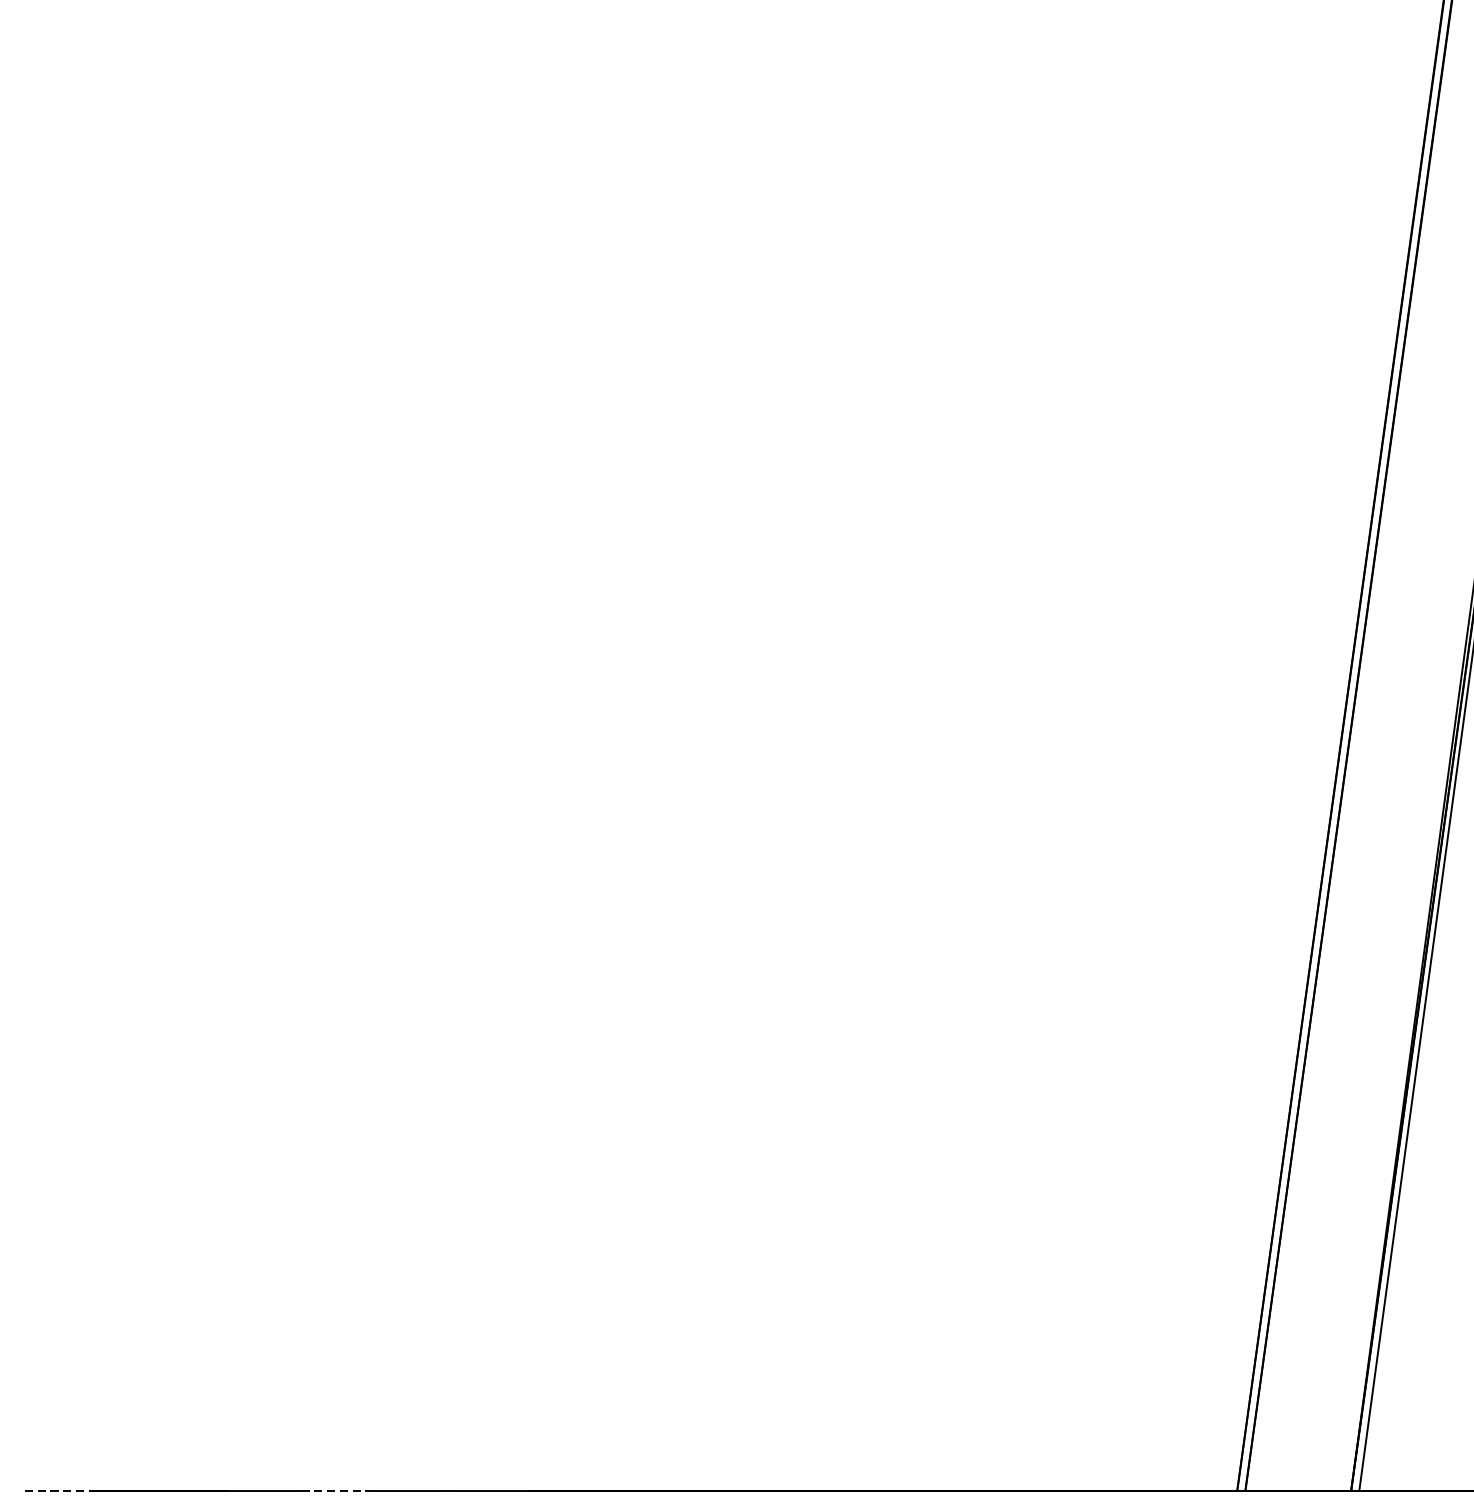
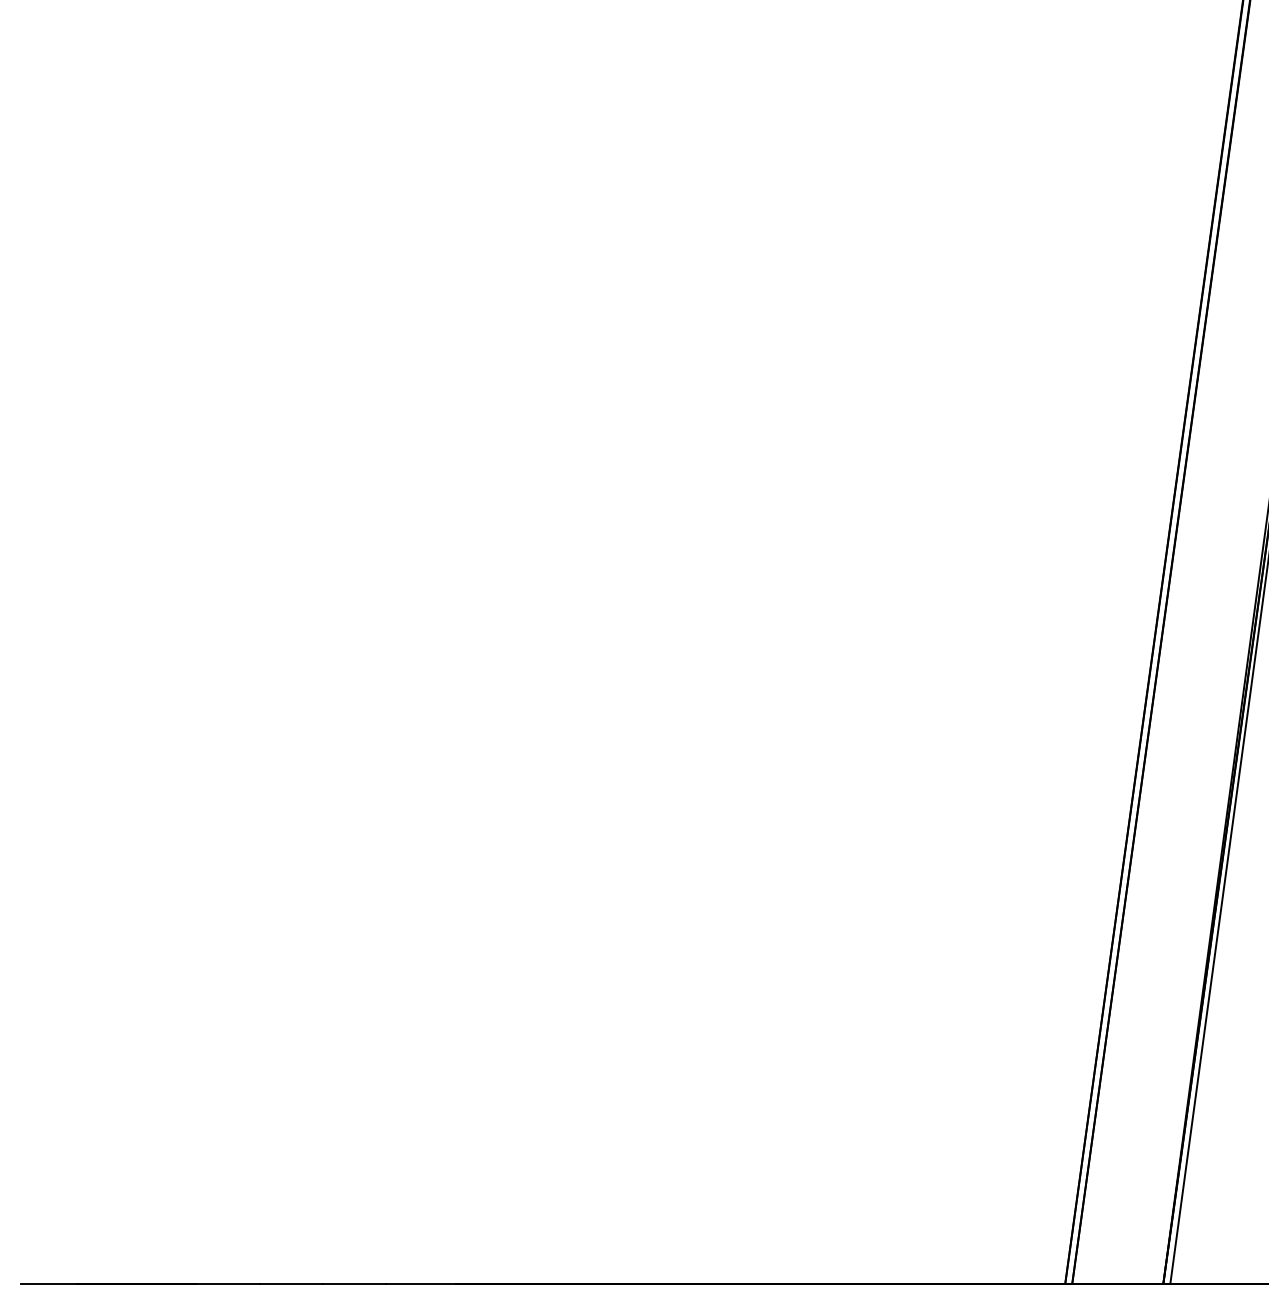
line: (57, 1490) -> (49, 1283), dashed -> solid
line: (338, 1490) -> (291, 1283), dashed -> solid

